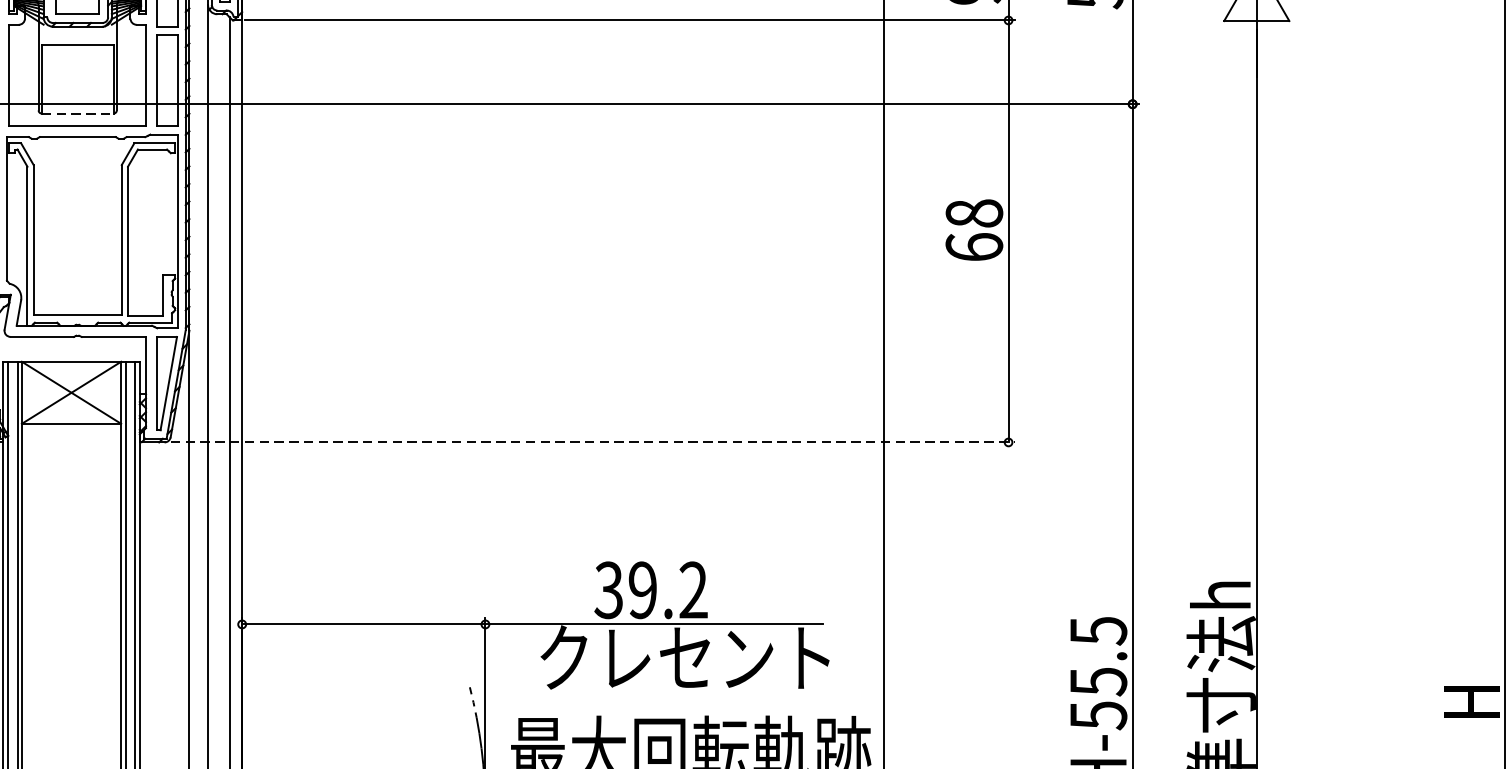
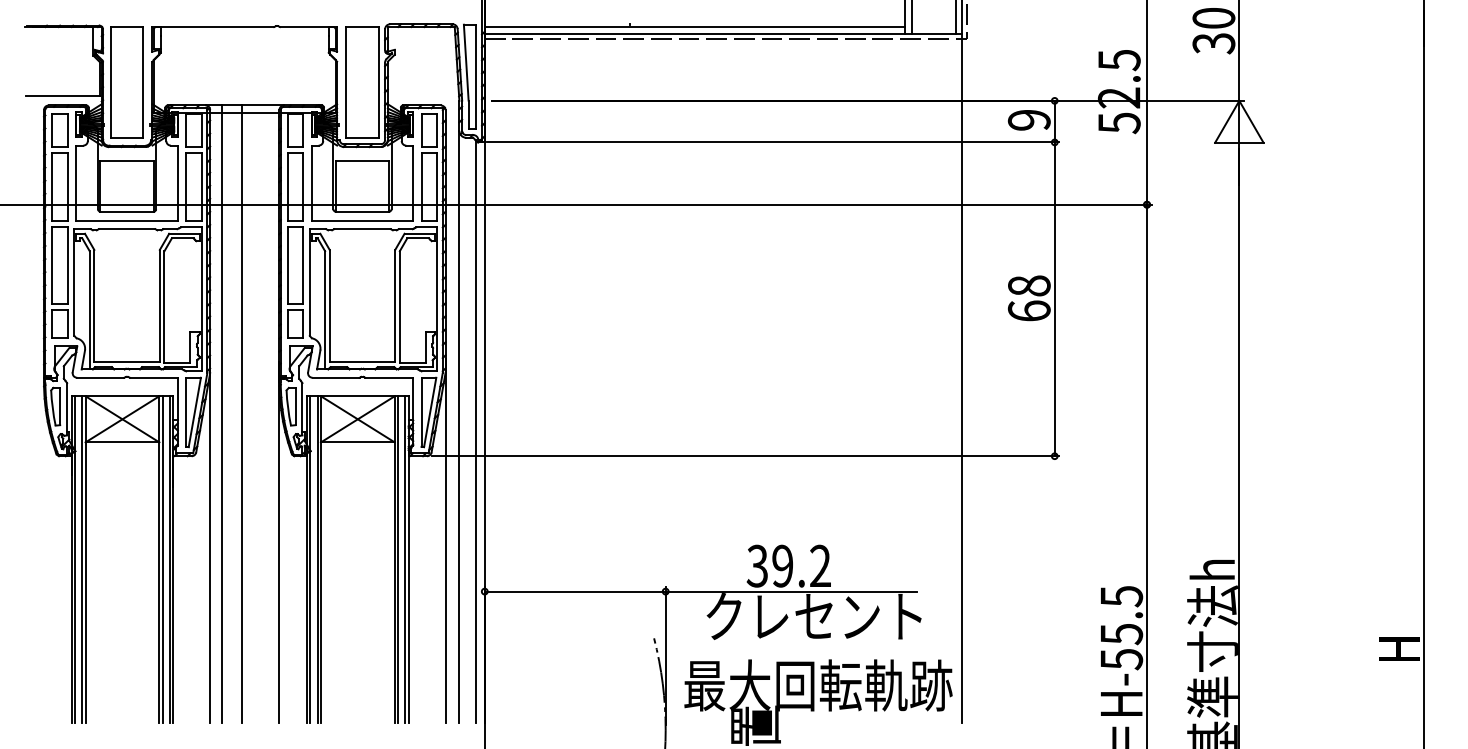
line: (77, 113) -> (362, 211), dashed -> solid
line: (592, 442) -> (745, 456), dashed -> solid

